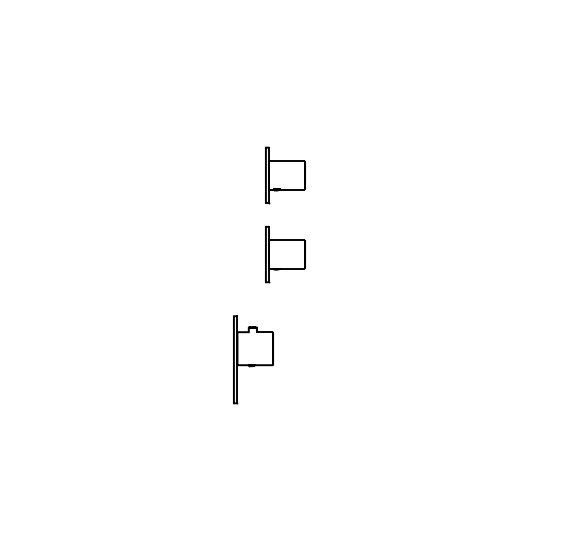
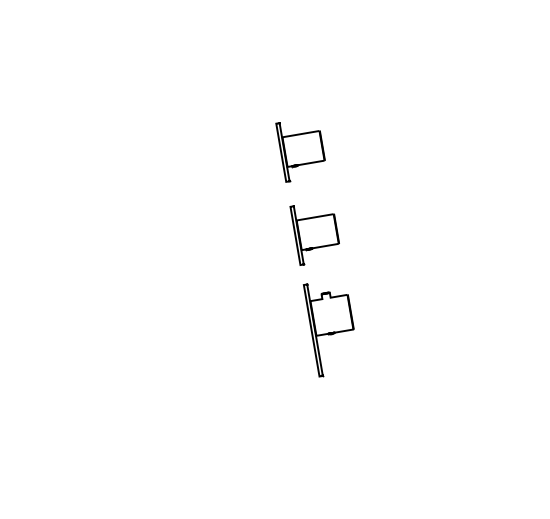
part: (253, 359) -> (332, 326), moved

